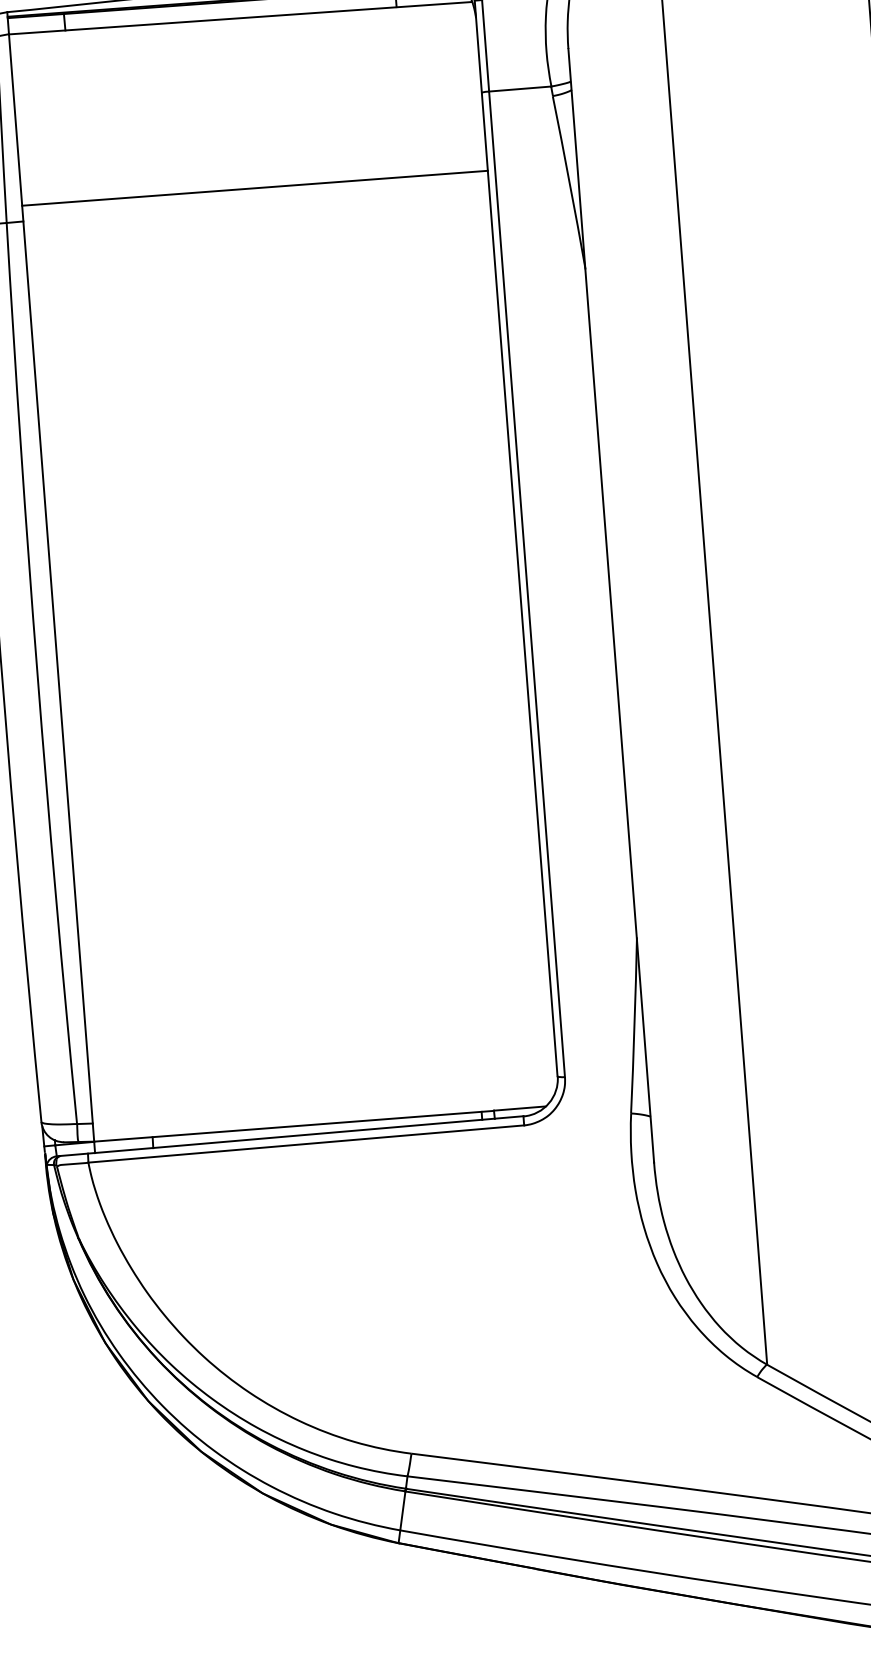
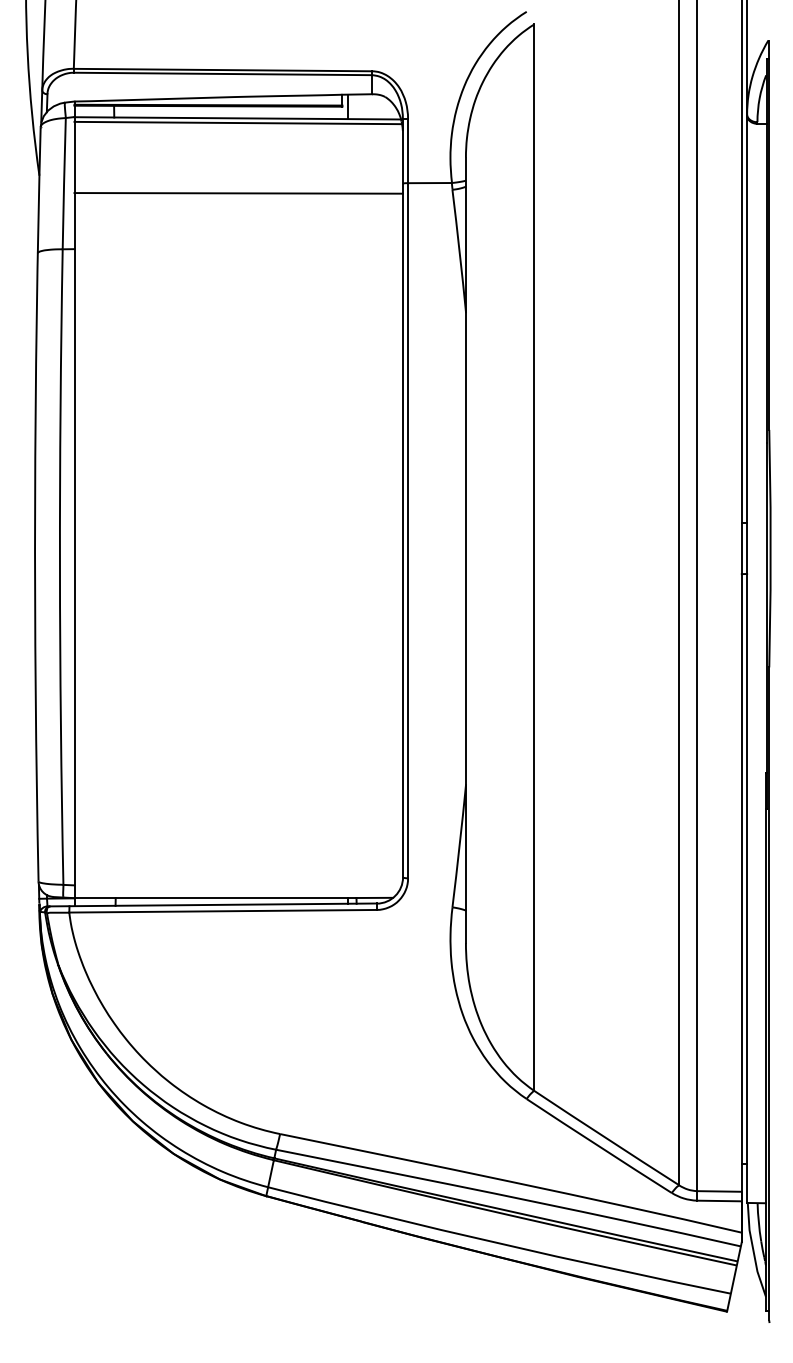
line: (240, 24) -> (237, 122), added
line: (254, 188) -> (238, 193), moved

